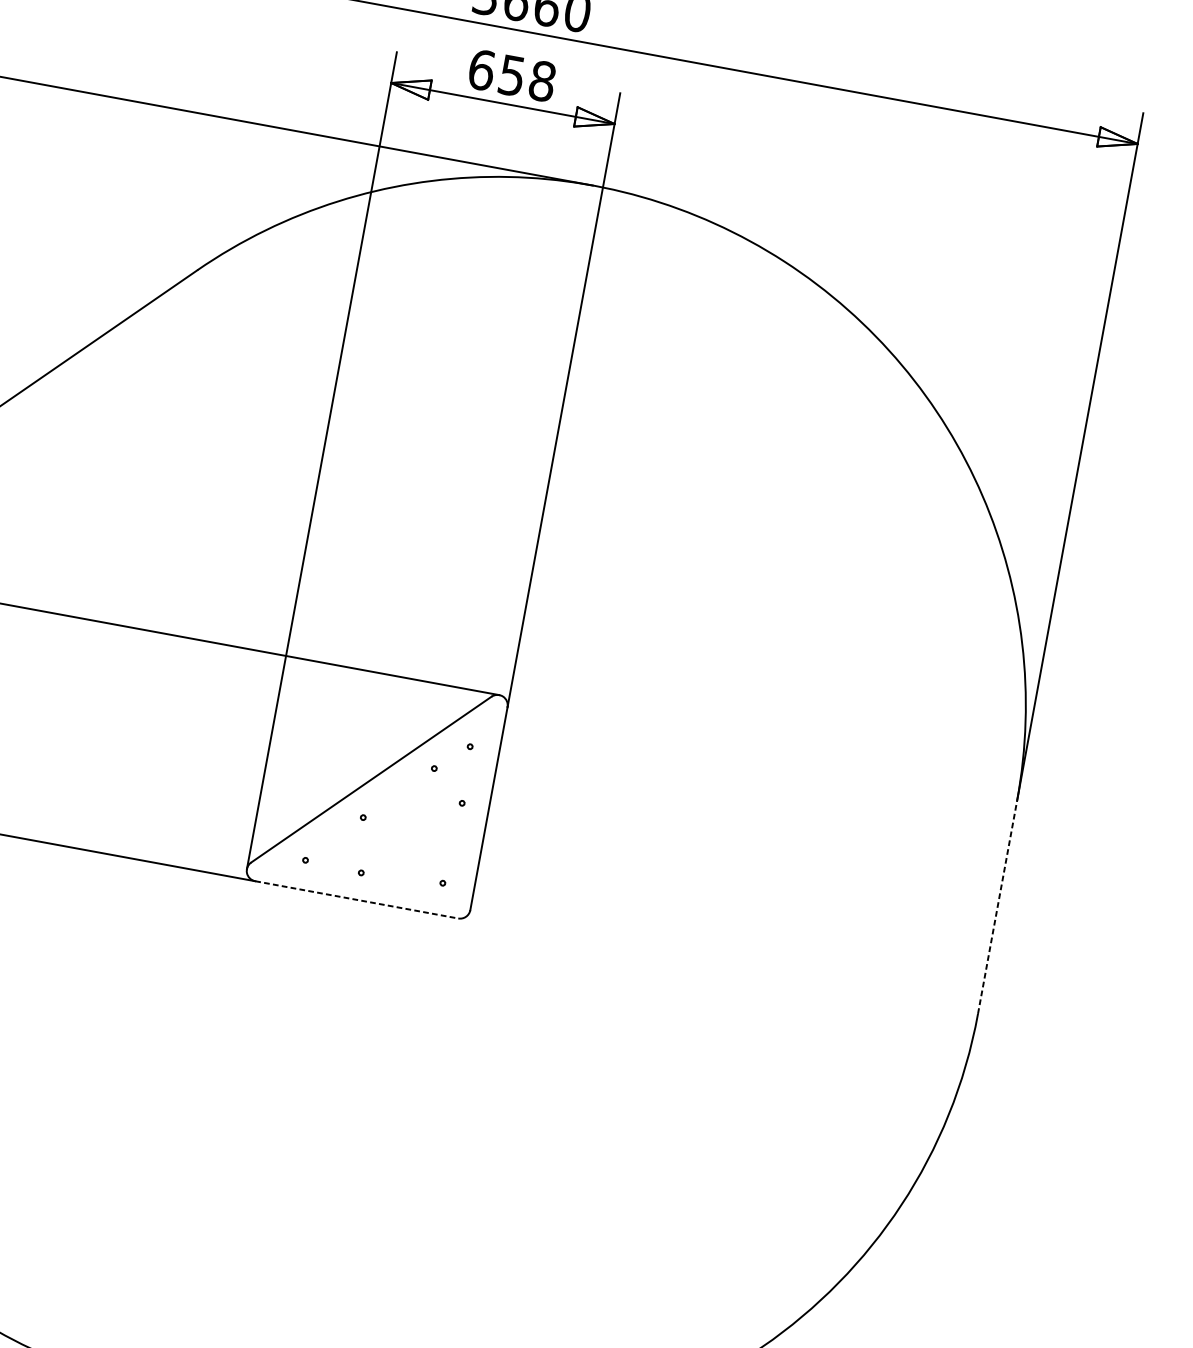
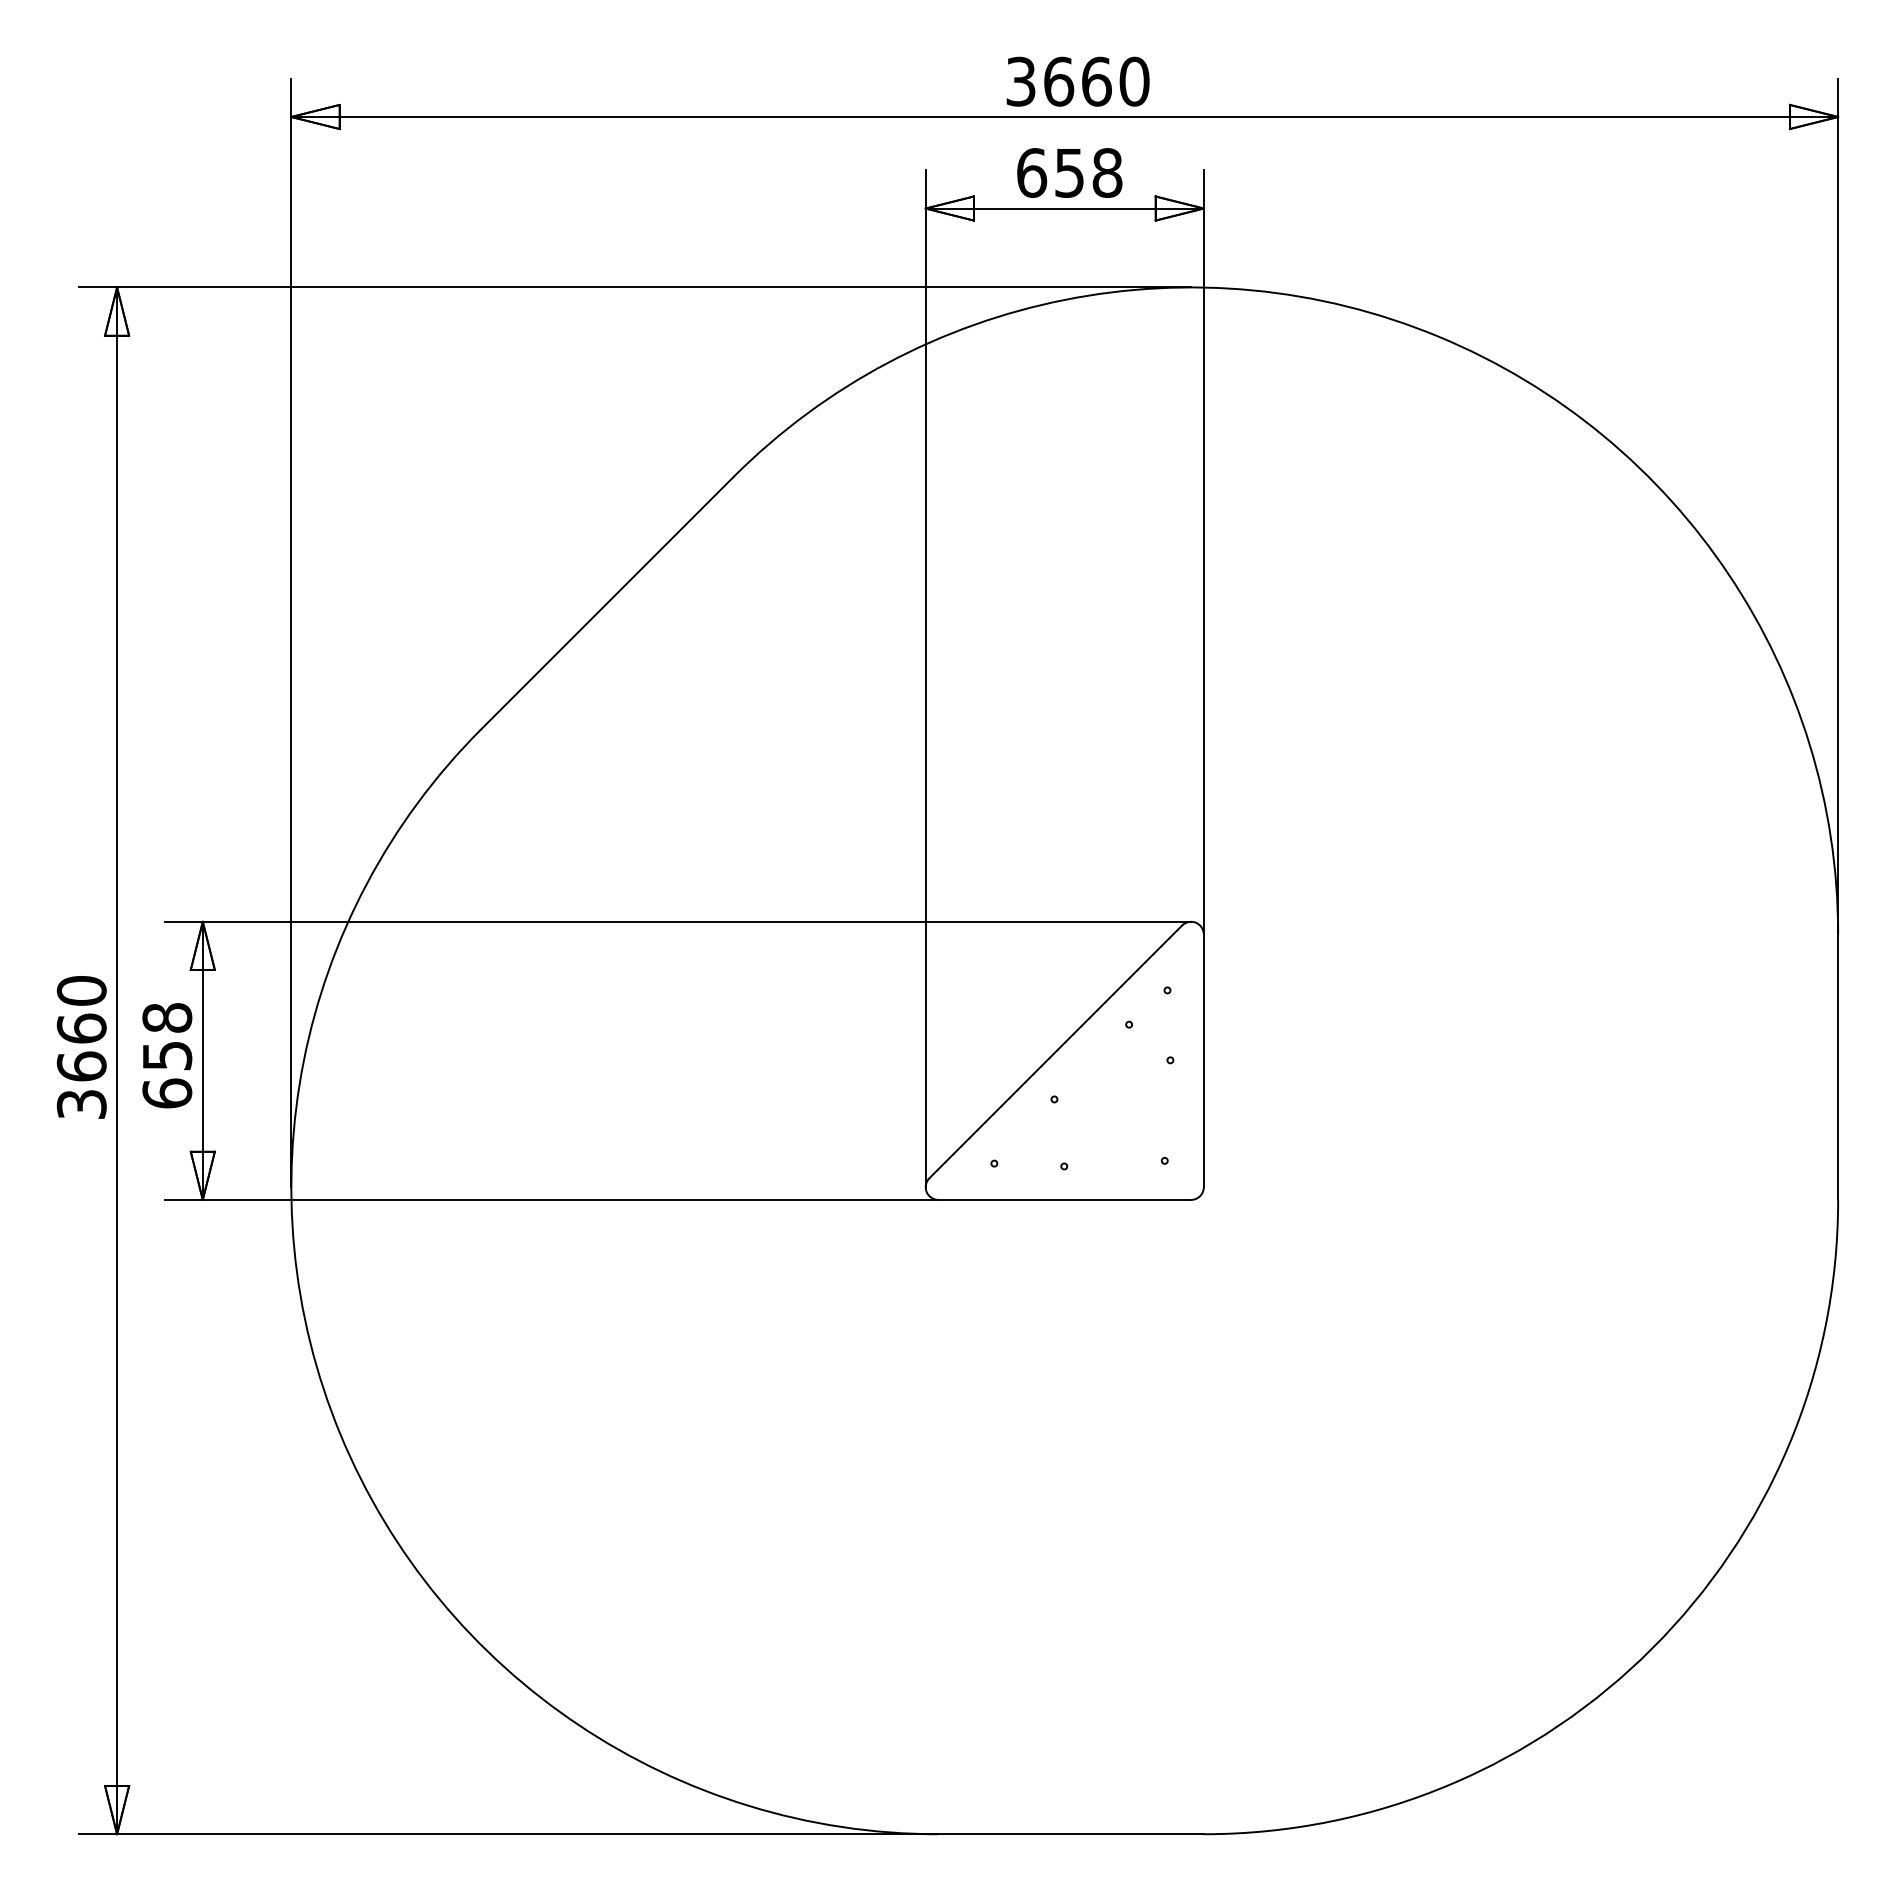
line: (357, 899) -> (1065, 1199), dashed -> solid
line: (997, 907) -> (1838, 1067), dashed -> solid

